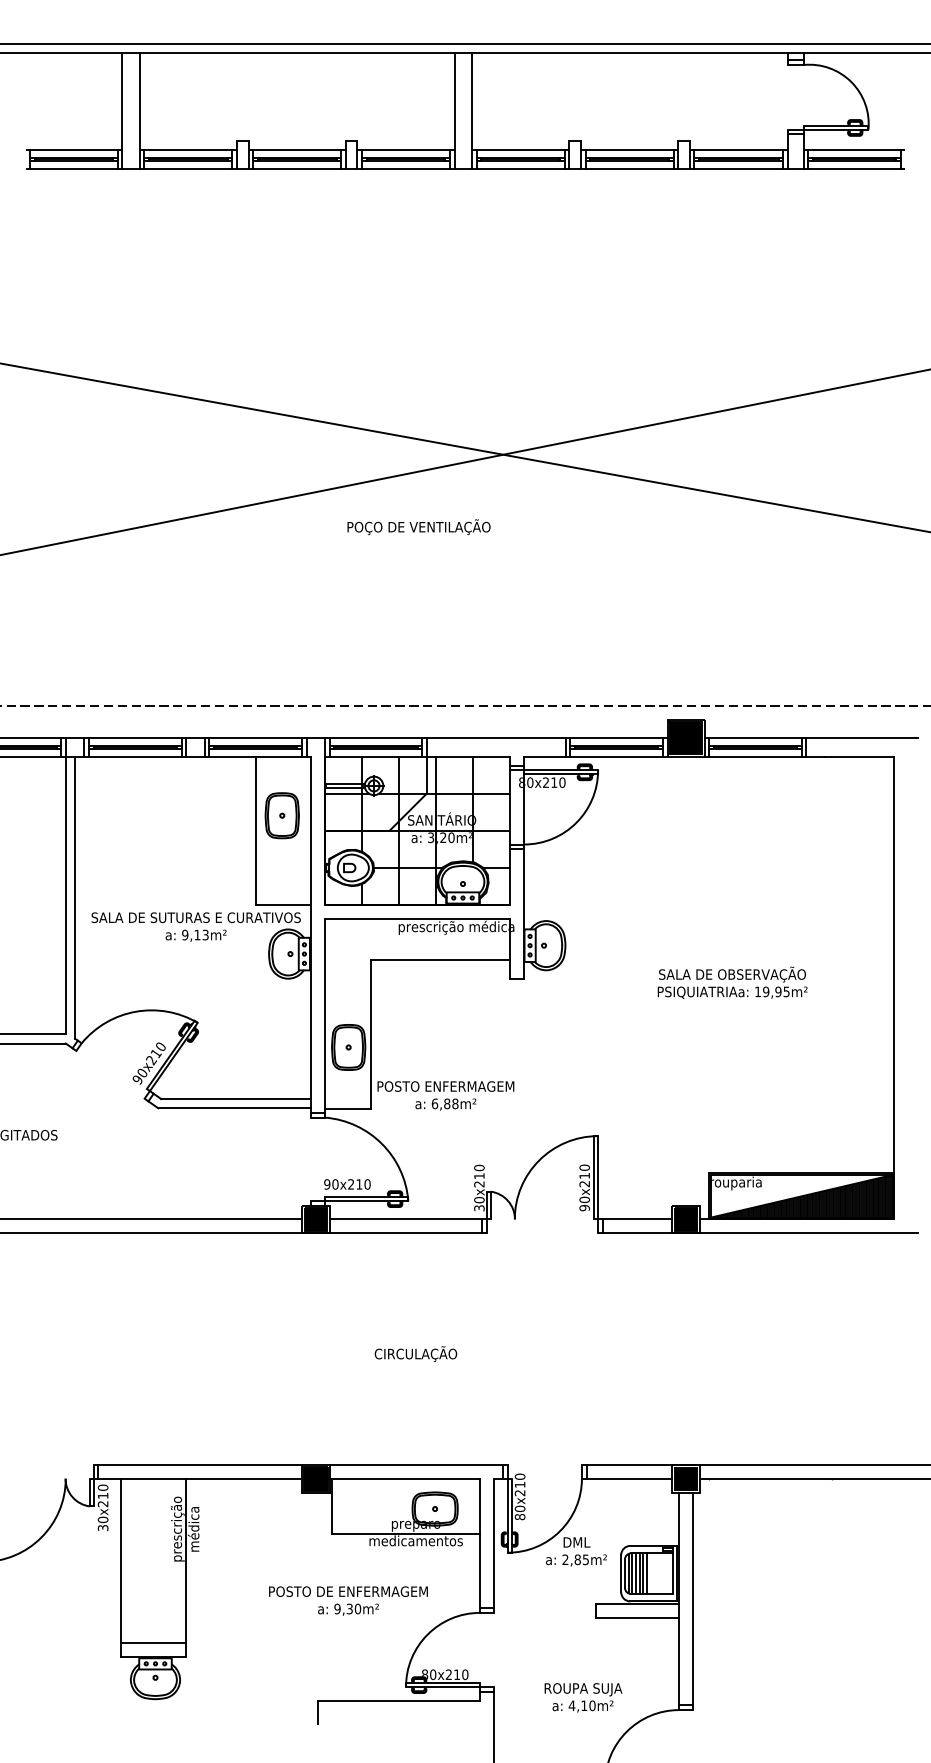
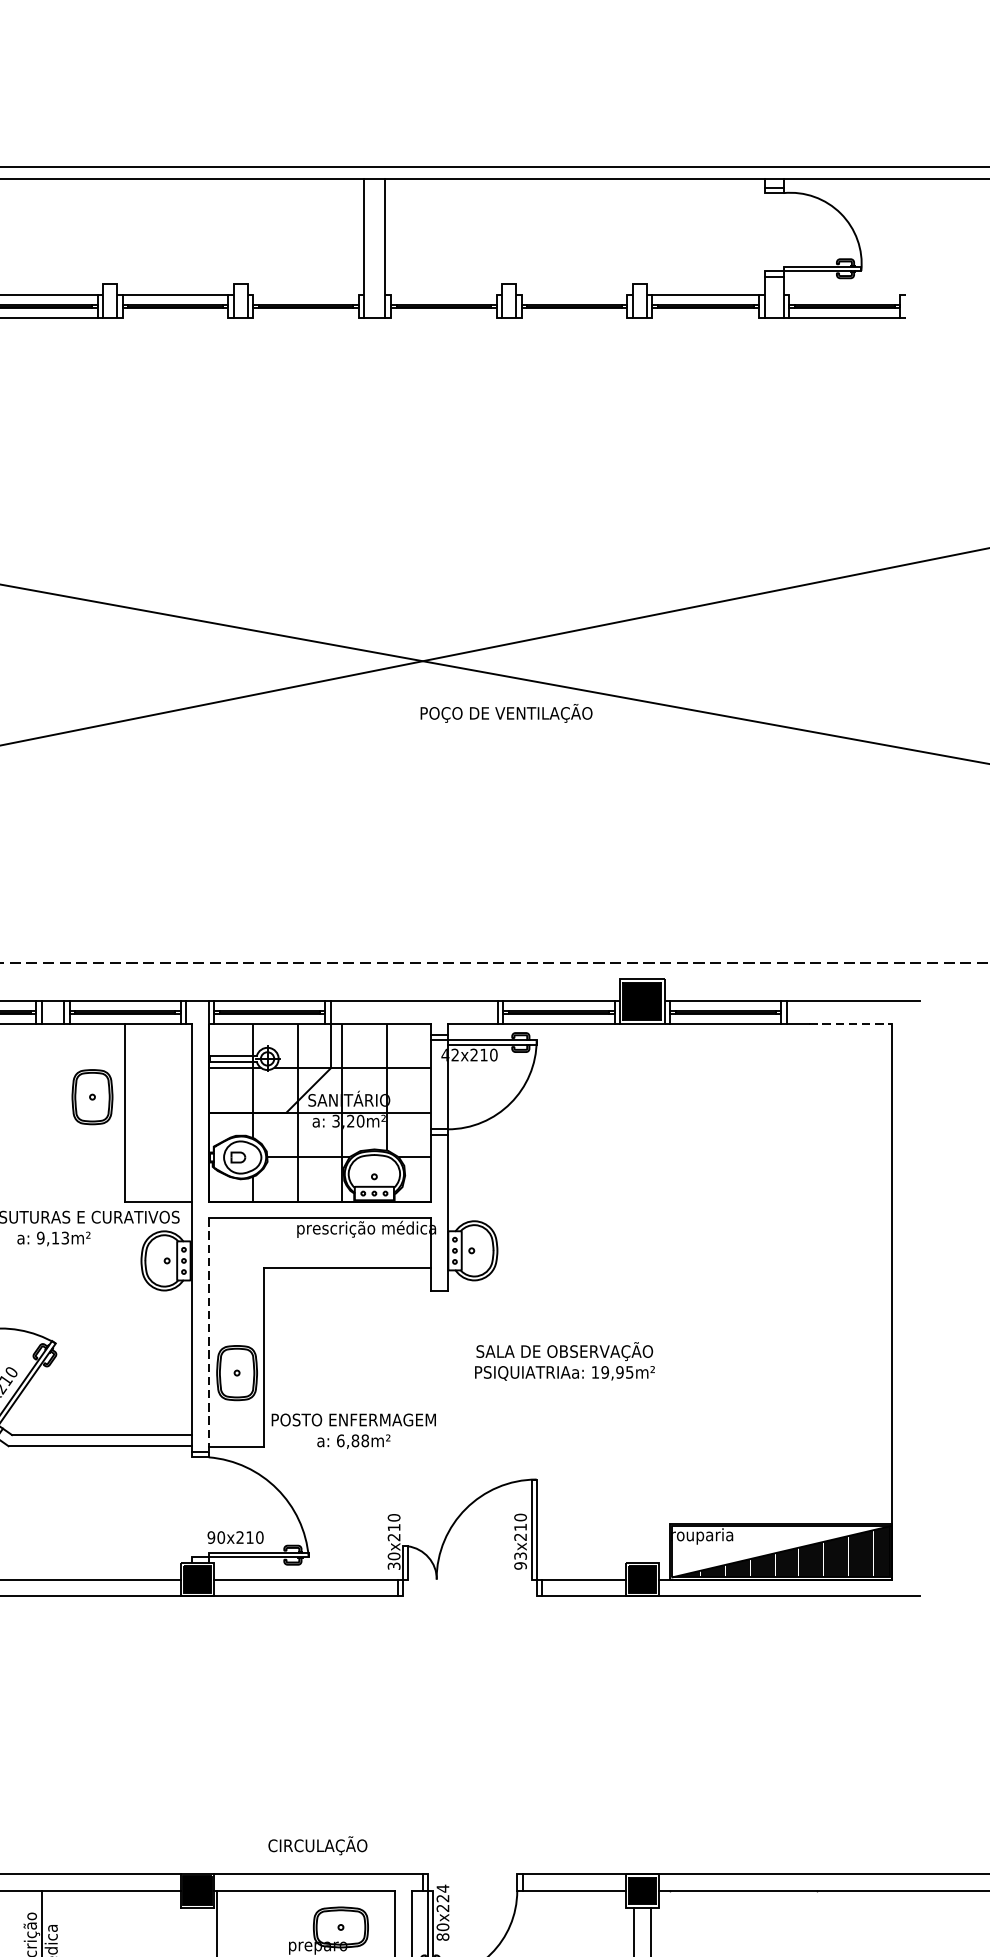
line: (405, 150) -> (305, 295), removed
line: (520, 150) -> (443, 295), removed
line: (629, 150) -> (574, 295), removed
line: (854, 150) -> (844, 295), removed
line: (297, 168) -> (175, 317), removed
line: (405, 168) -> (305, 317), removed
line: (520, 168) -> (443, 317), removed
line: (629, 168) -> (574, 317), removed
line: (738, 168) -> (705, 317), removed
text: (418, 527) -> (505, 713), moved
line: (859, 756) -> (850, 1023), solid -> dashed
text: (525, 782) -> (449, 1054), 80x210 -> 42x210
part: (281, 815) -> (91, 1096), moved
text: (732, 982) -> (564, 1361), moved
line: (325, 1018) -> (209, 1338), solid -> dashed
text: (584, 1199) -> (520, 1555), 90x210 -> 93x210
text: (415, 1353) -> (317, 1845), moved
text: (519, 1480) -> (442, 1893), 80x210 -> 80x224

